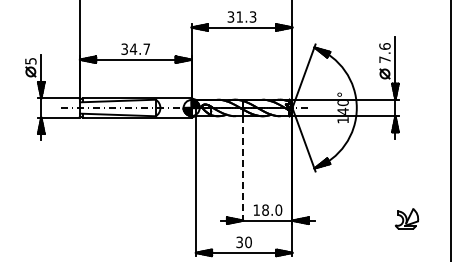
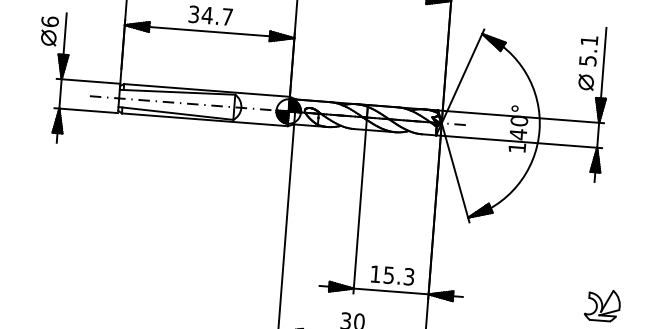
text: (384, 53) -> (587, 51), 7.6 -> 5.1
text: (30, 60) -> (49, 20), 5 -> 6
line: (243, 170) -> (360, 212), dashed -> solid
text: (272, 209) -> (399, 275), 18.0 -> 15.3

